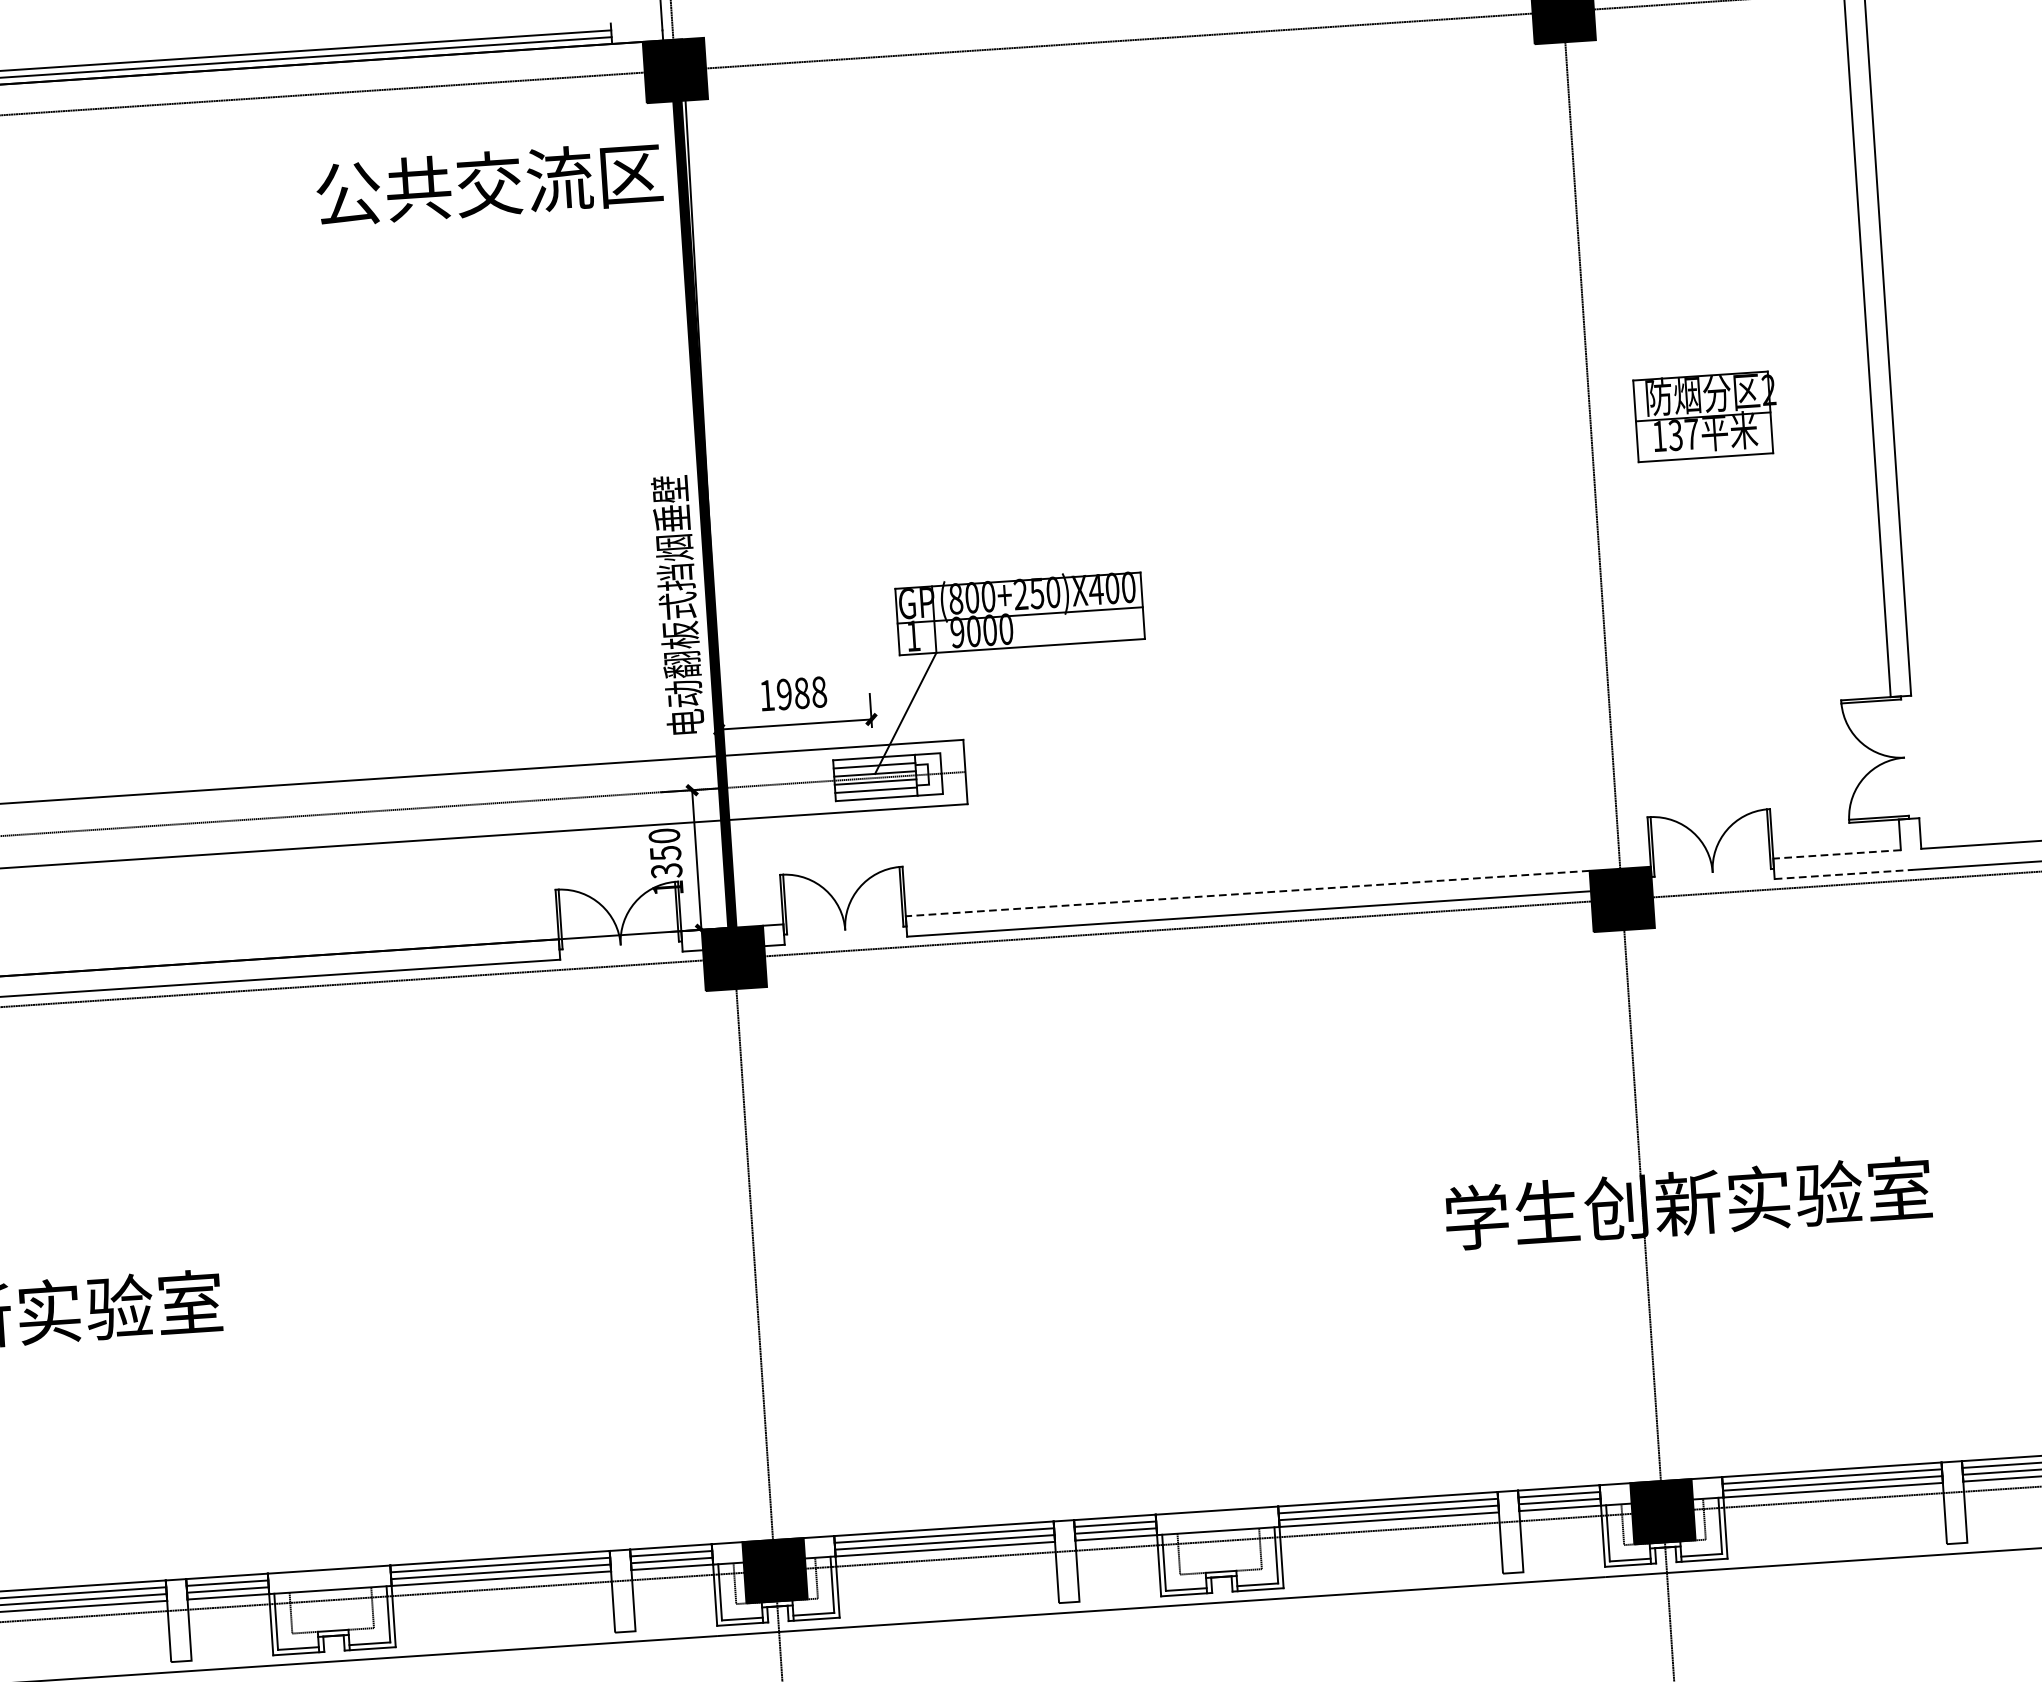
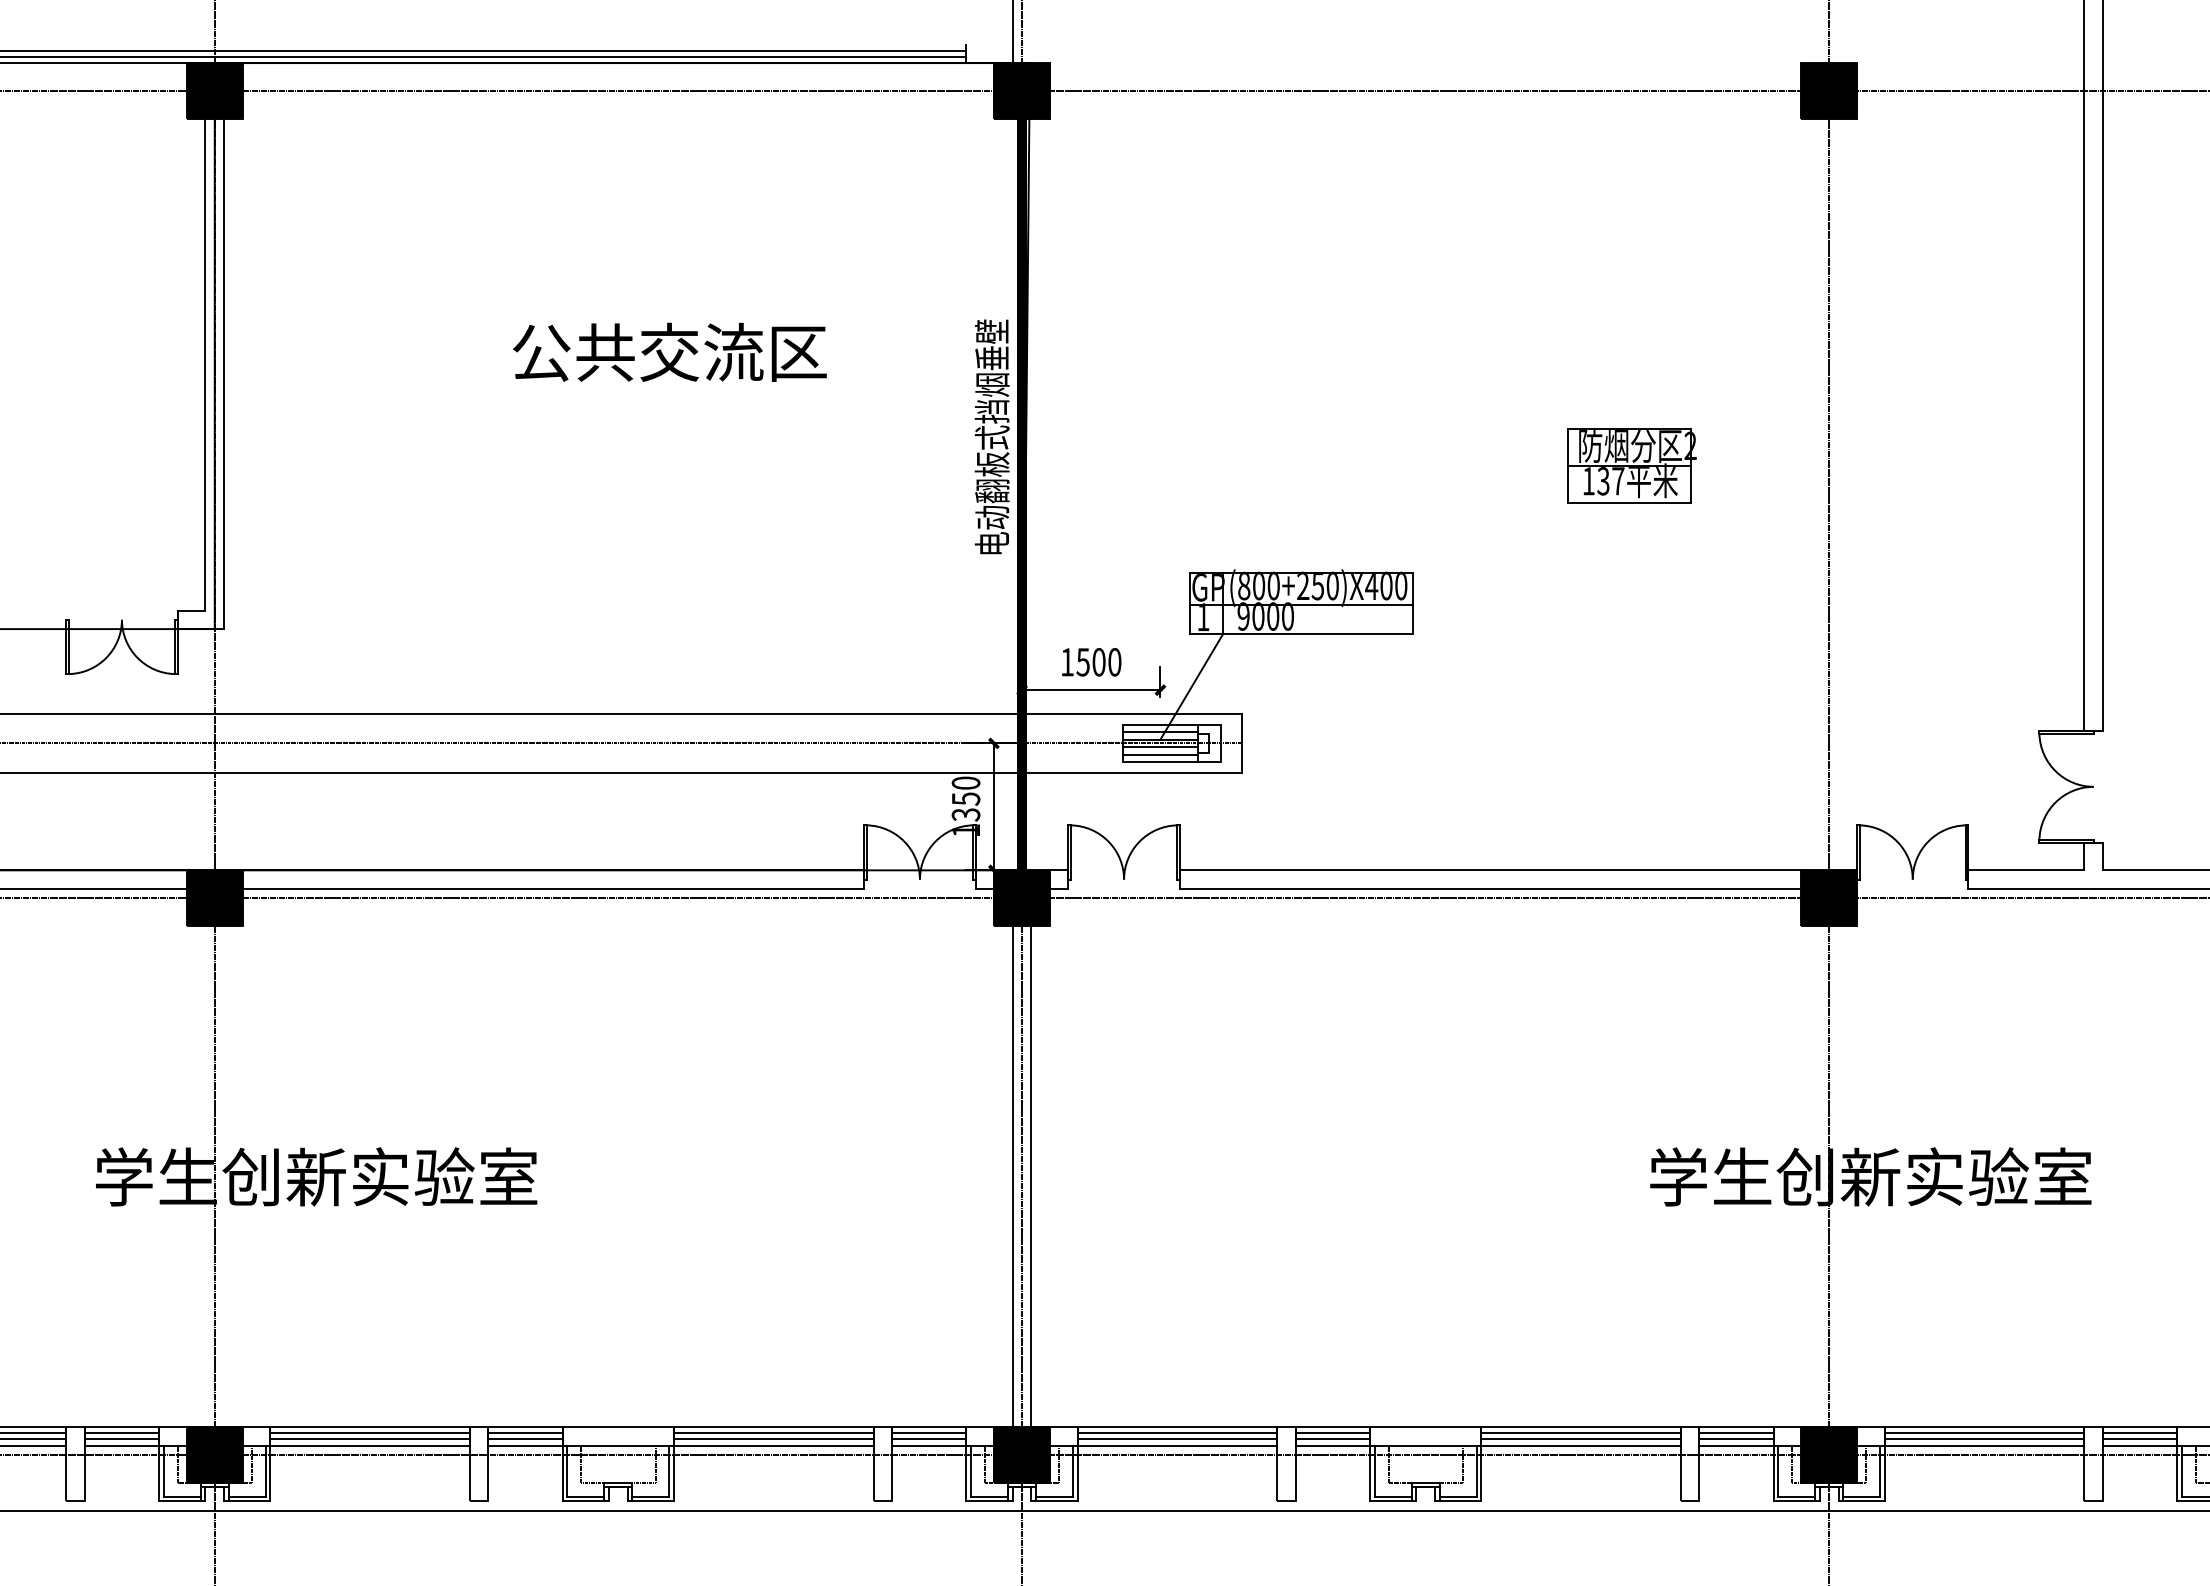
text: (488, 182) -> (669, 351), moved
part: (1705, 415) -> (1631, 465), moved
text: (677, 604) -> (991, 436), moved
text: (801, 693) -> (1098, 662), 1988 -> 1500
line: (1837, 854) -> (2026, 870), dashed -> solid
line: (1843, 874) -> (2031, 888), dashed -> solid
line: (1247, 893) -> (1490, 870), dashed -> solid
line: (765, 1263) -> (1031, 1176), added
line: (744, 1265) -> (1012, 1176), added

